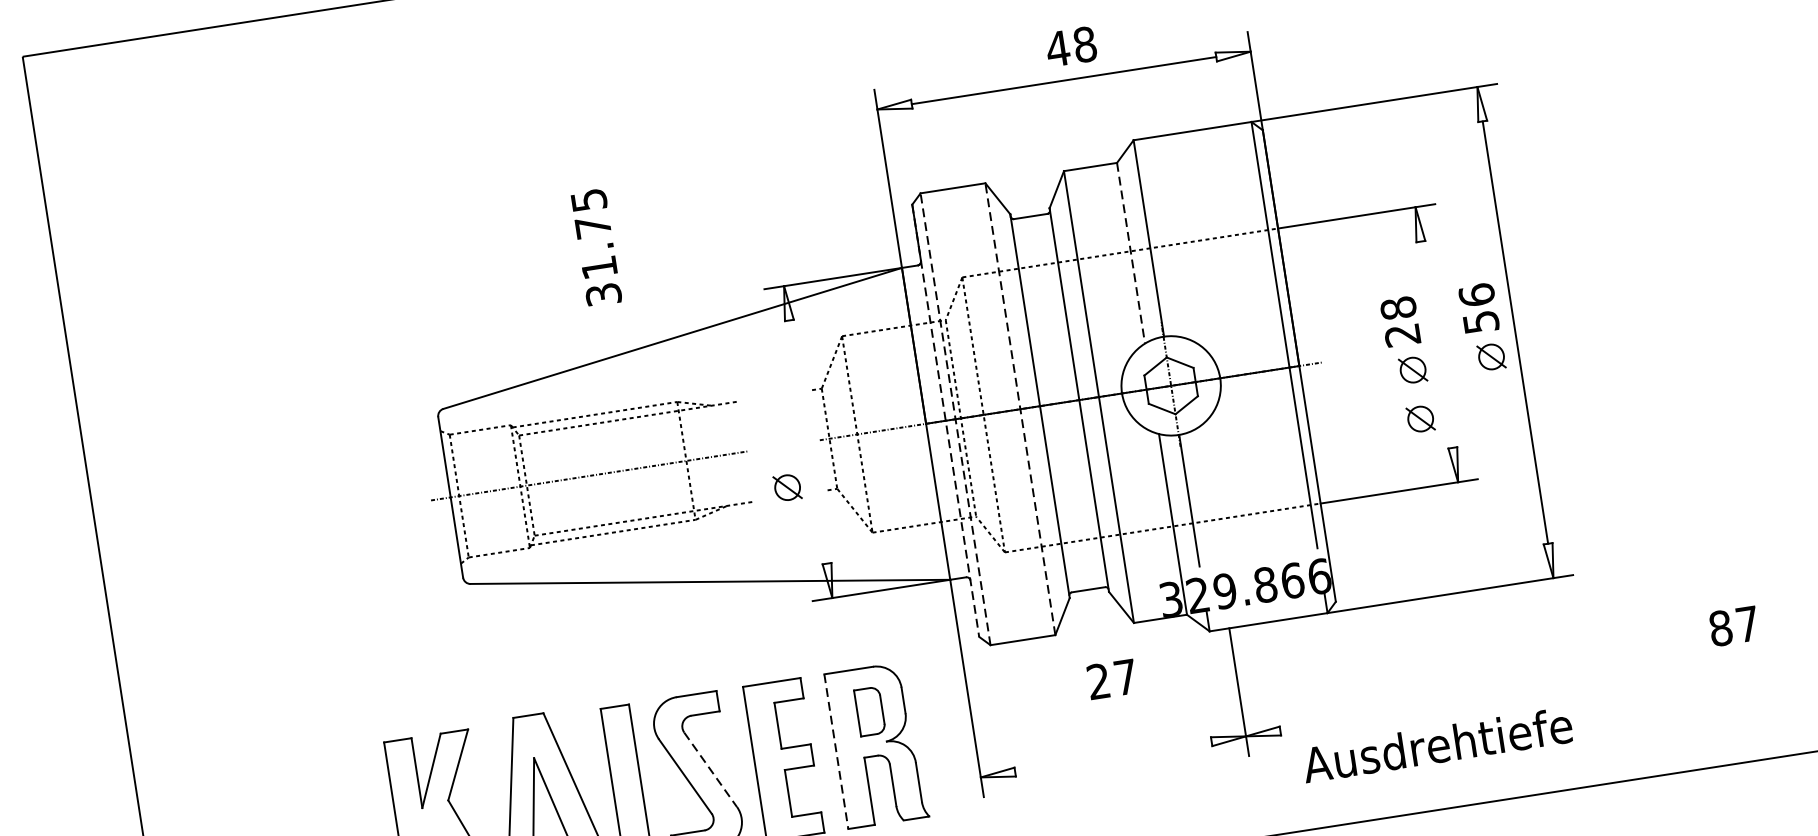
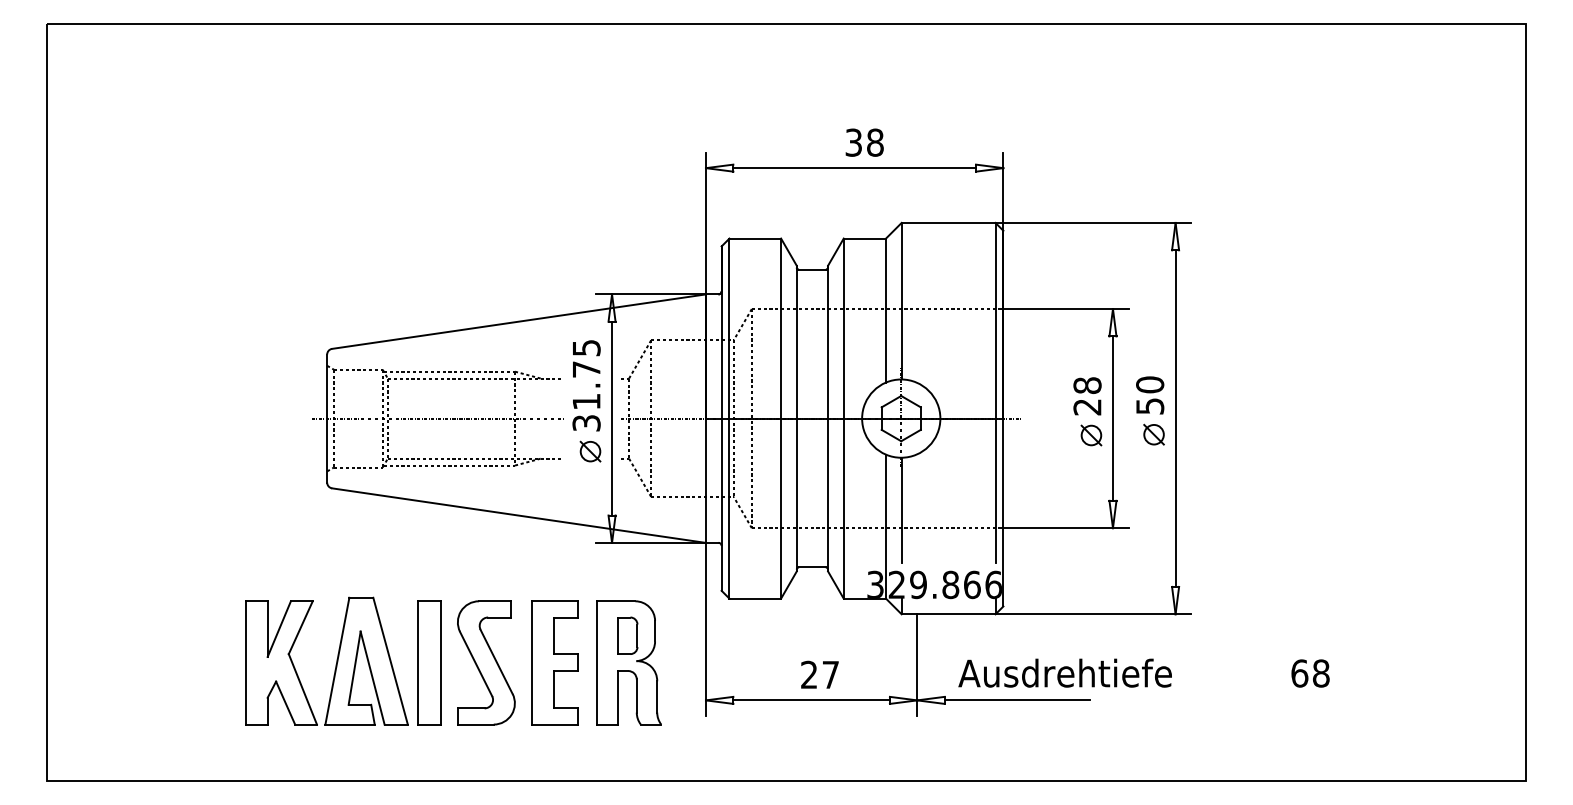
text: (1057, 48) -> (853, 142), 48 -> 38
text: (596, 247) -> (586, 385), moved
line: (1130, 254) -> (885, 311), dashed -> solid
text: (1477, 294) -> (1150, 384), 56 -> 50
line: (1436, 344) -> (1112, 418), added
line: (1020, 408) -> (781, 418), dashed -> solid
line: (955, 419) -> (729, 418), dashed -> solid
part: (1420, 419) -> (1091, 474), removed
line: (945, 421) -> (721, 419), dashed -> solid
line: (808, 441) -> (612, 418), added
text: (1734, 626) -> (1310, 673), 87 -> 68
text: (1111, 678) -> (819, 674), moved
line: (1370, 717) -> (1016, 700), added
text: (1436, 744) -> (1064, 672), moved
line: (836, 751) -> (596, 662), dashed -> solid
line: (1113, 757) -> (811, 700), added
line: (710, 769) -> (496, 661), dashed -> solid

